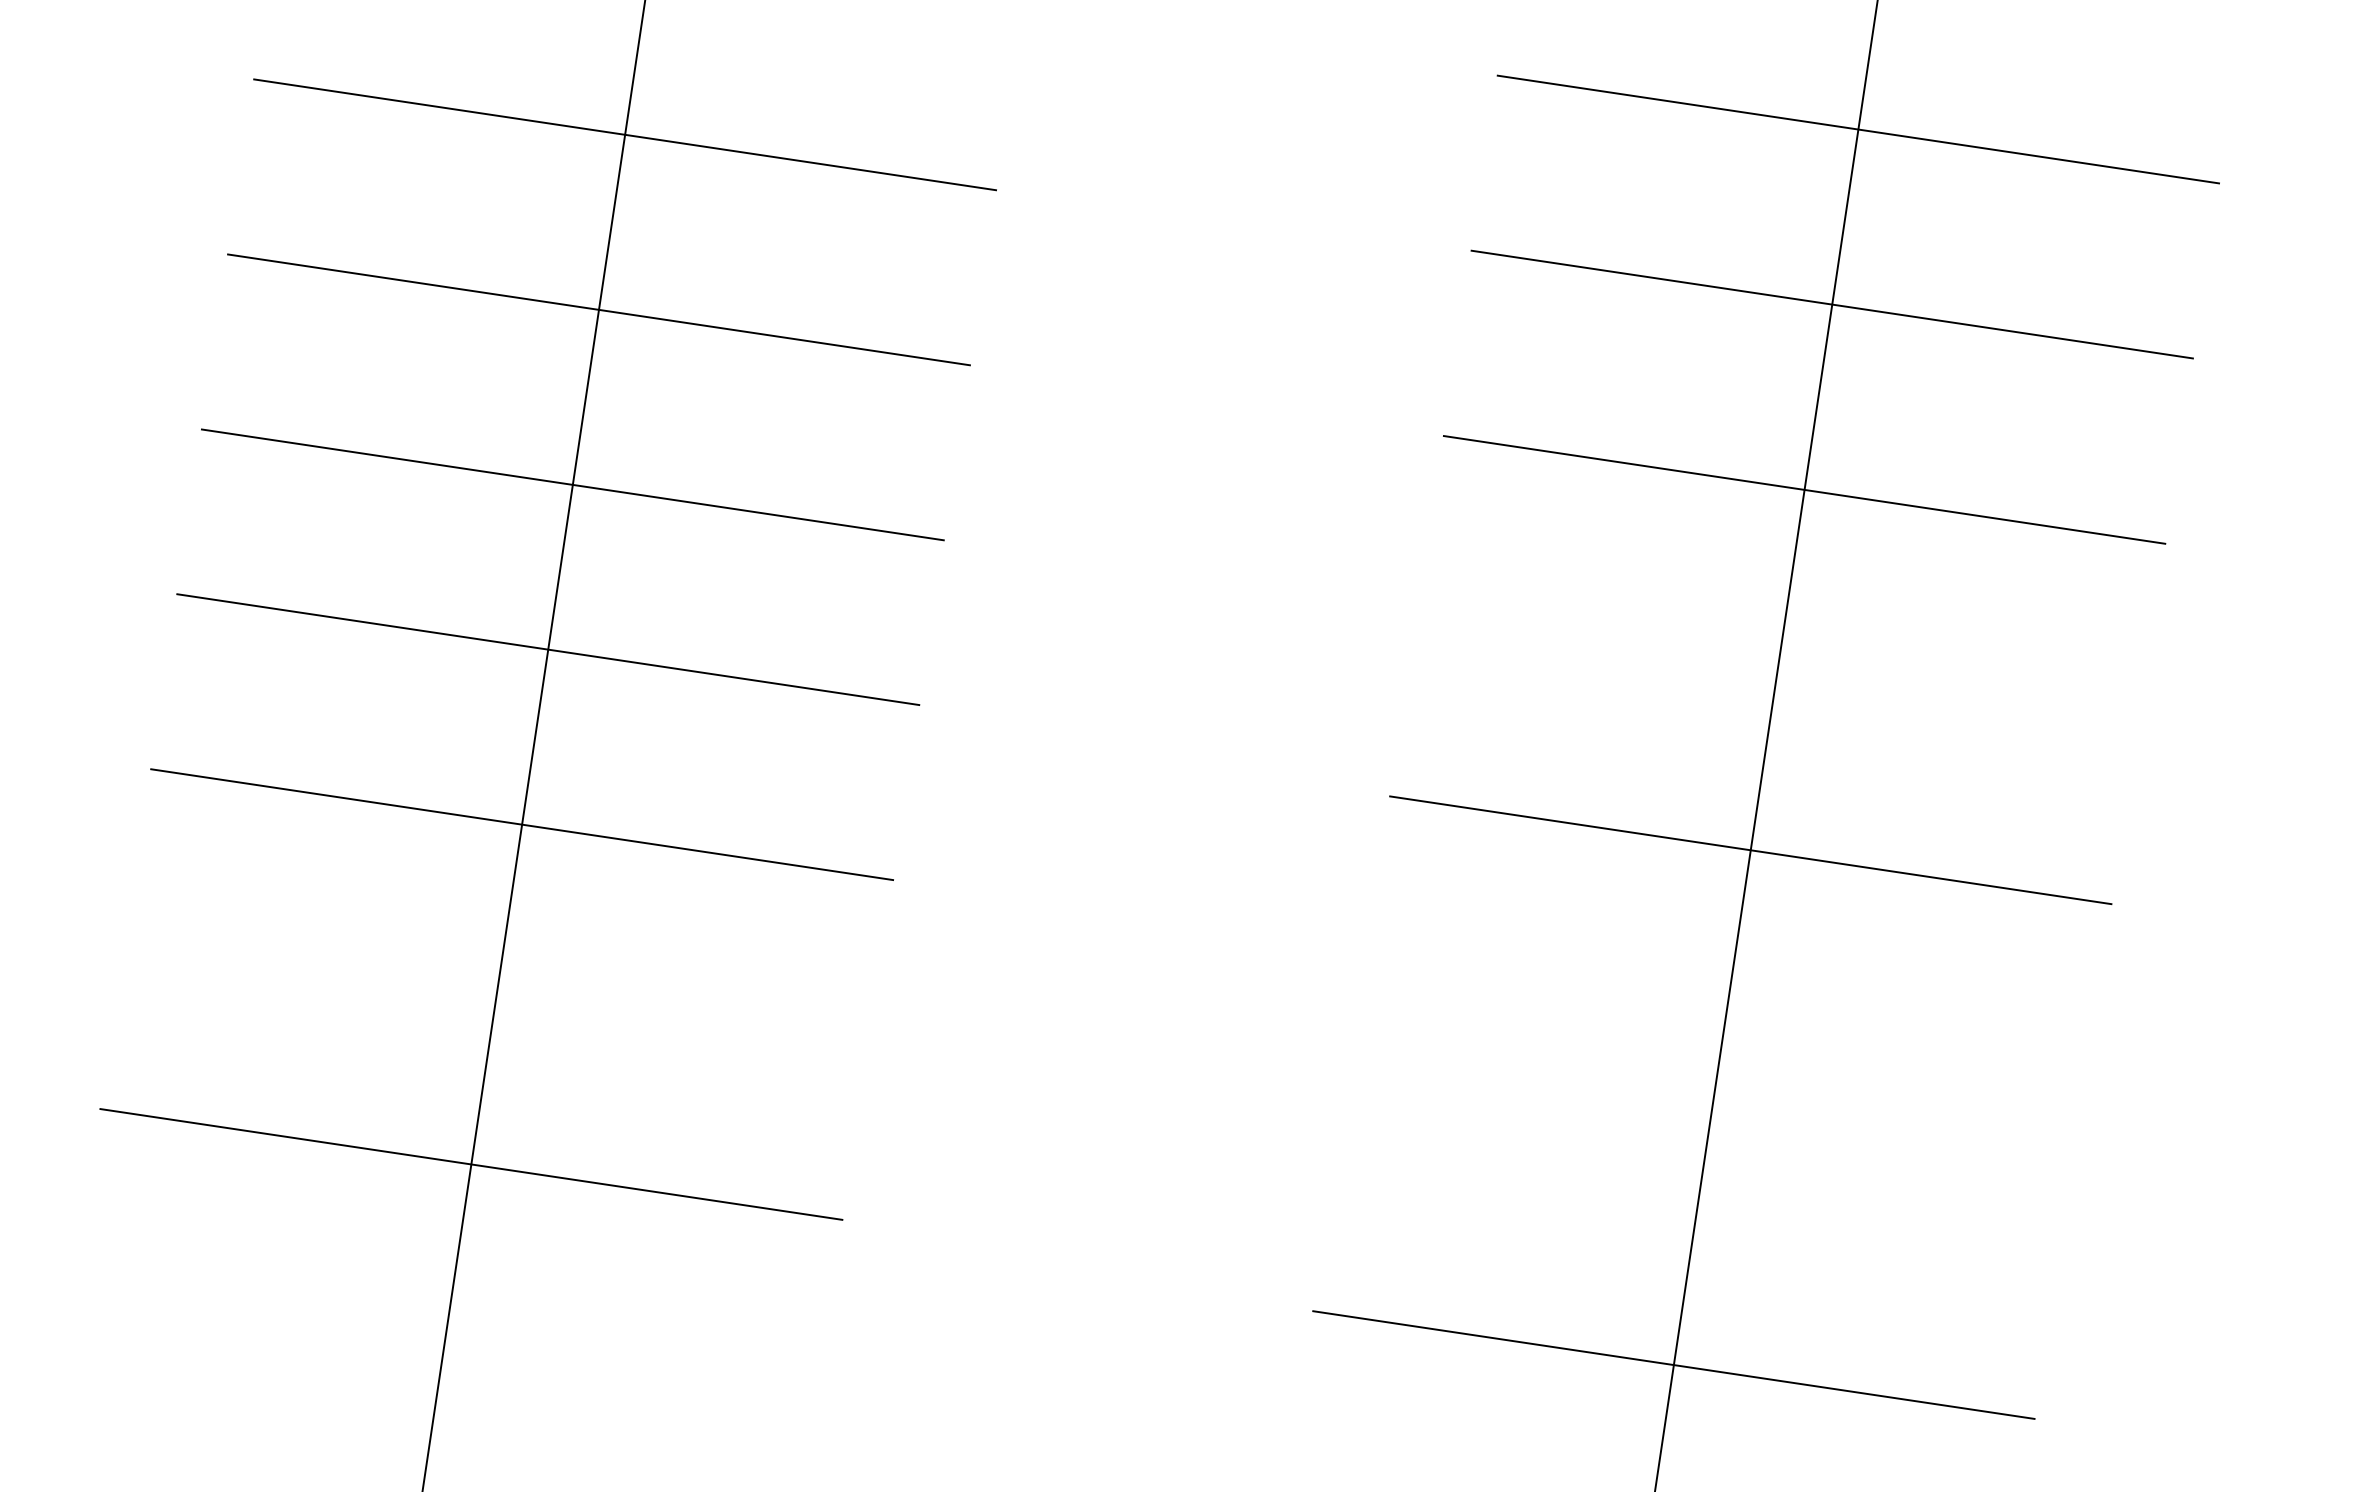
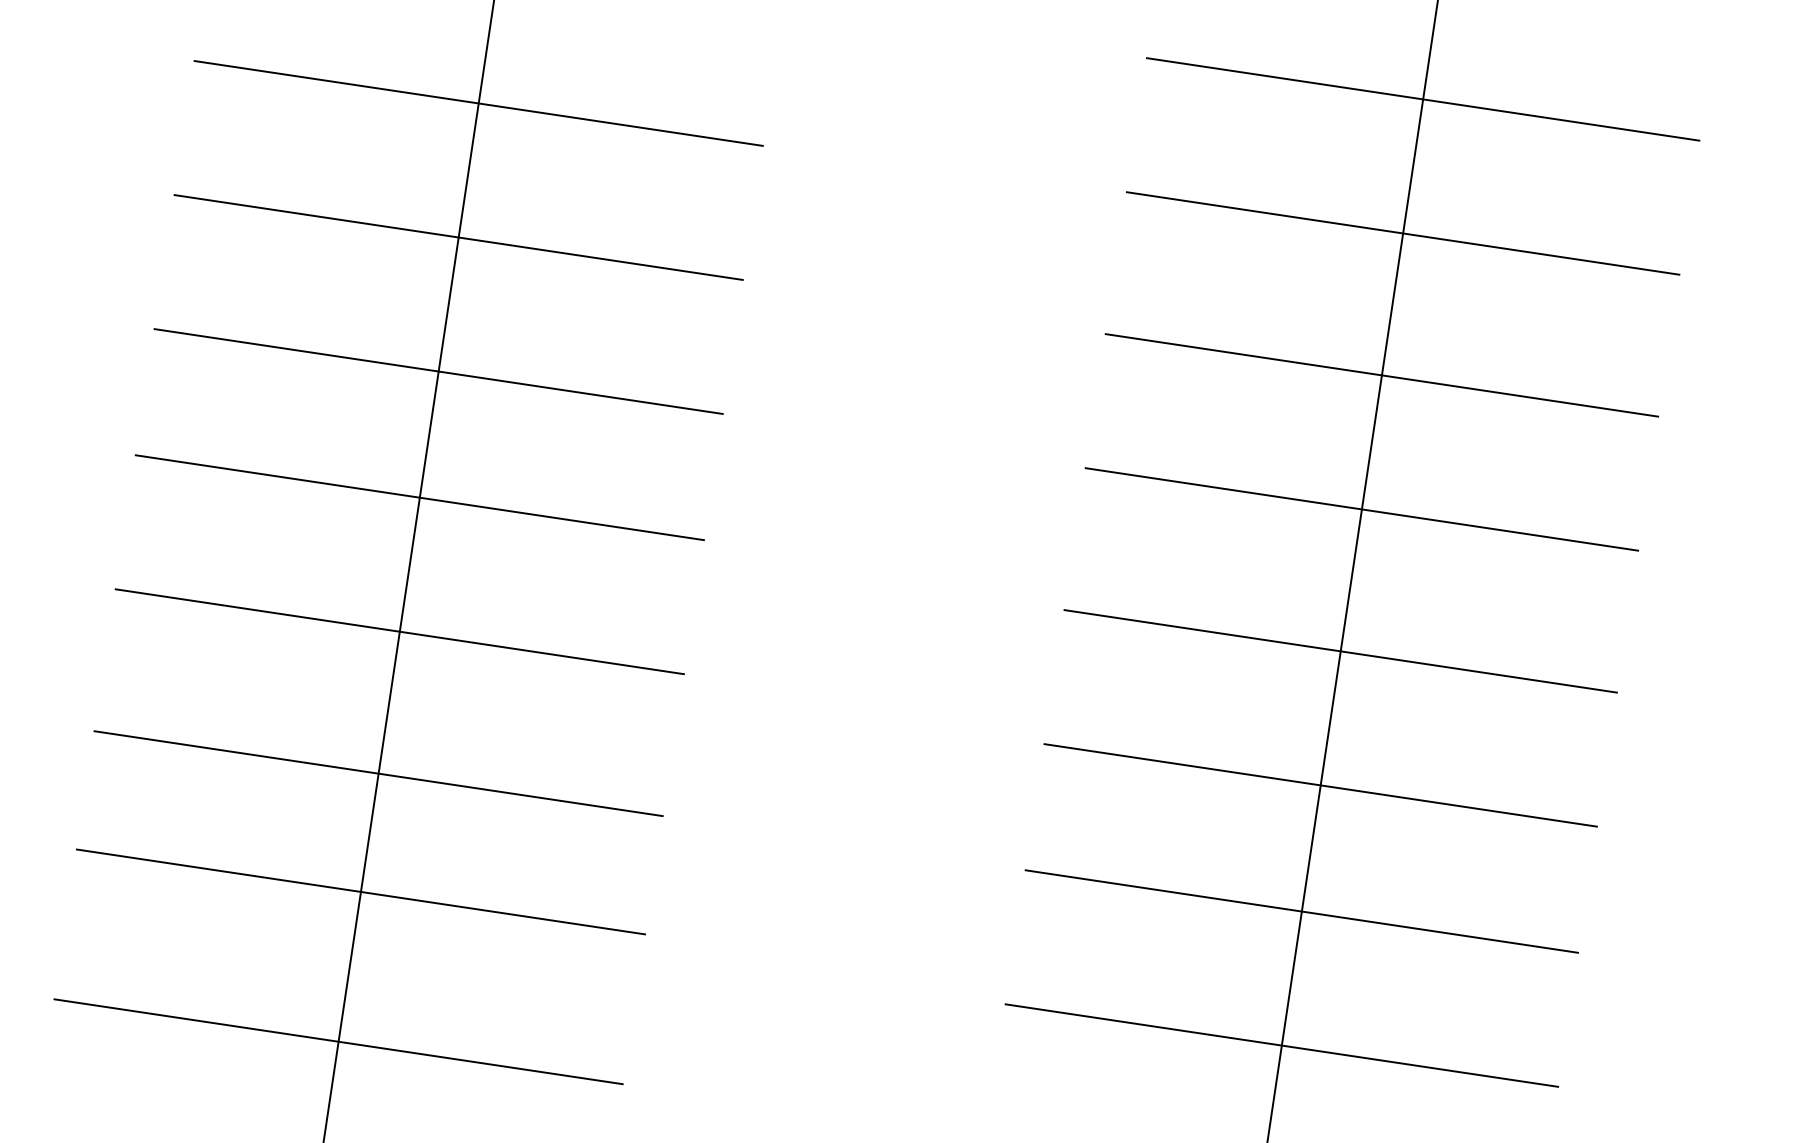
line: (1778, 664) -> (1361, 509), added
line: (494, 1009) -> (378, 773), added
line: (1724, 1025) -> (1320, 785), added
line: (1699, 1189) -> (1301, 911), added
line: (442, 1359) -> (338, 1041), added

